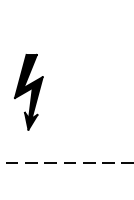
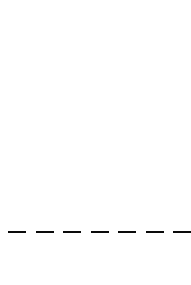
part: (28, 91) -> (40, 130), removed

